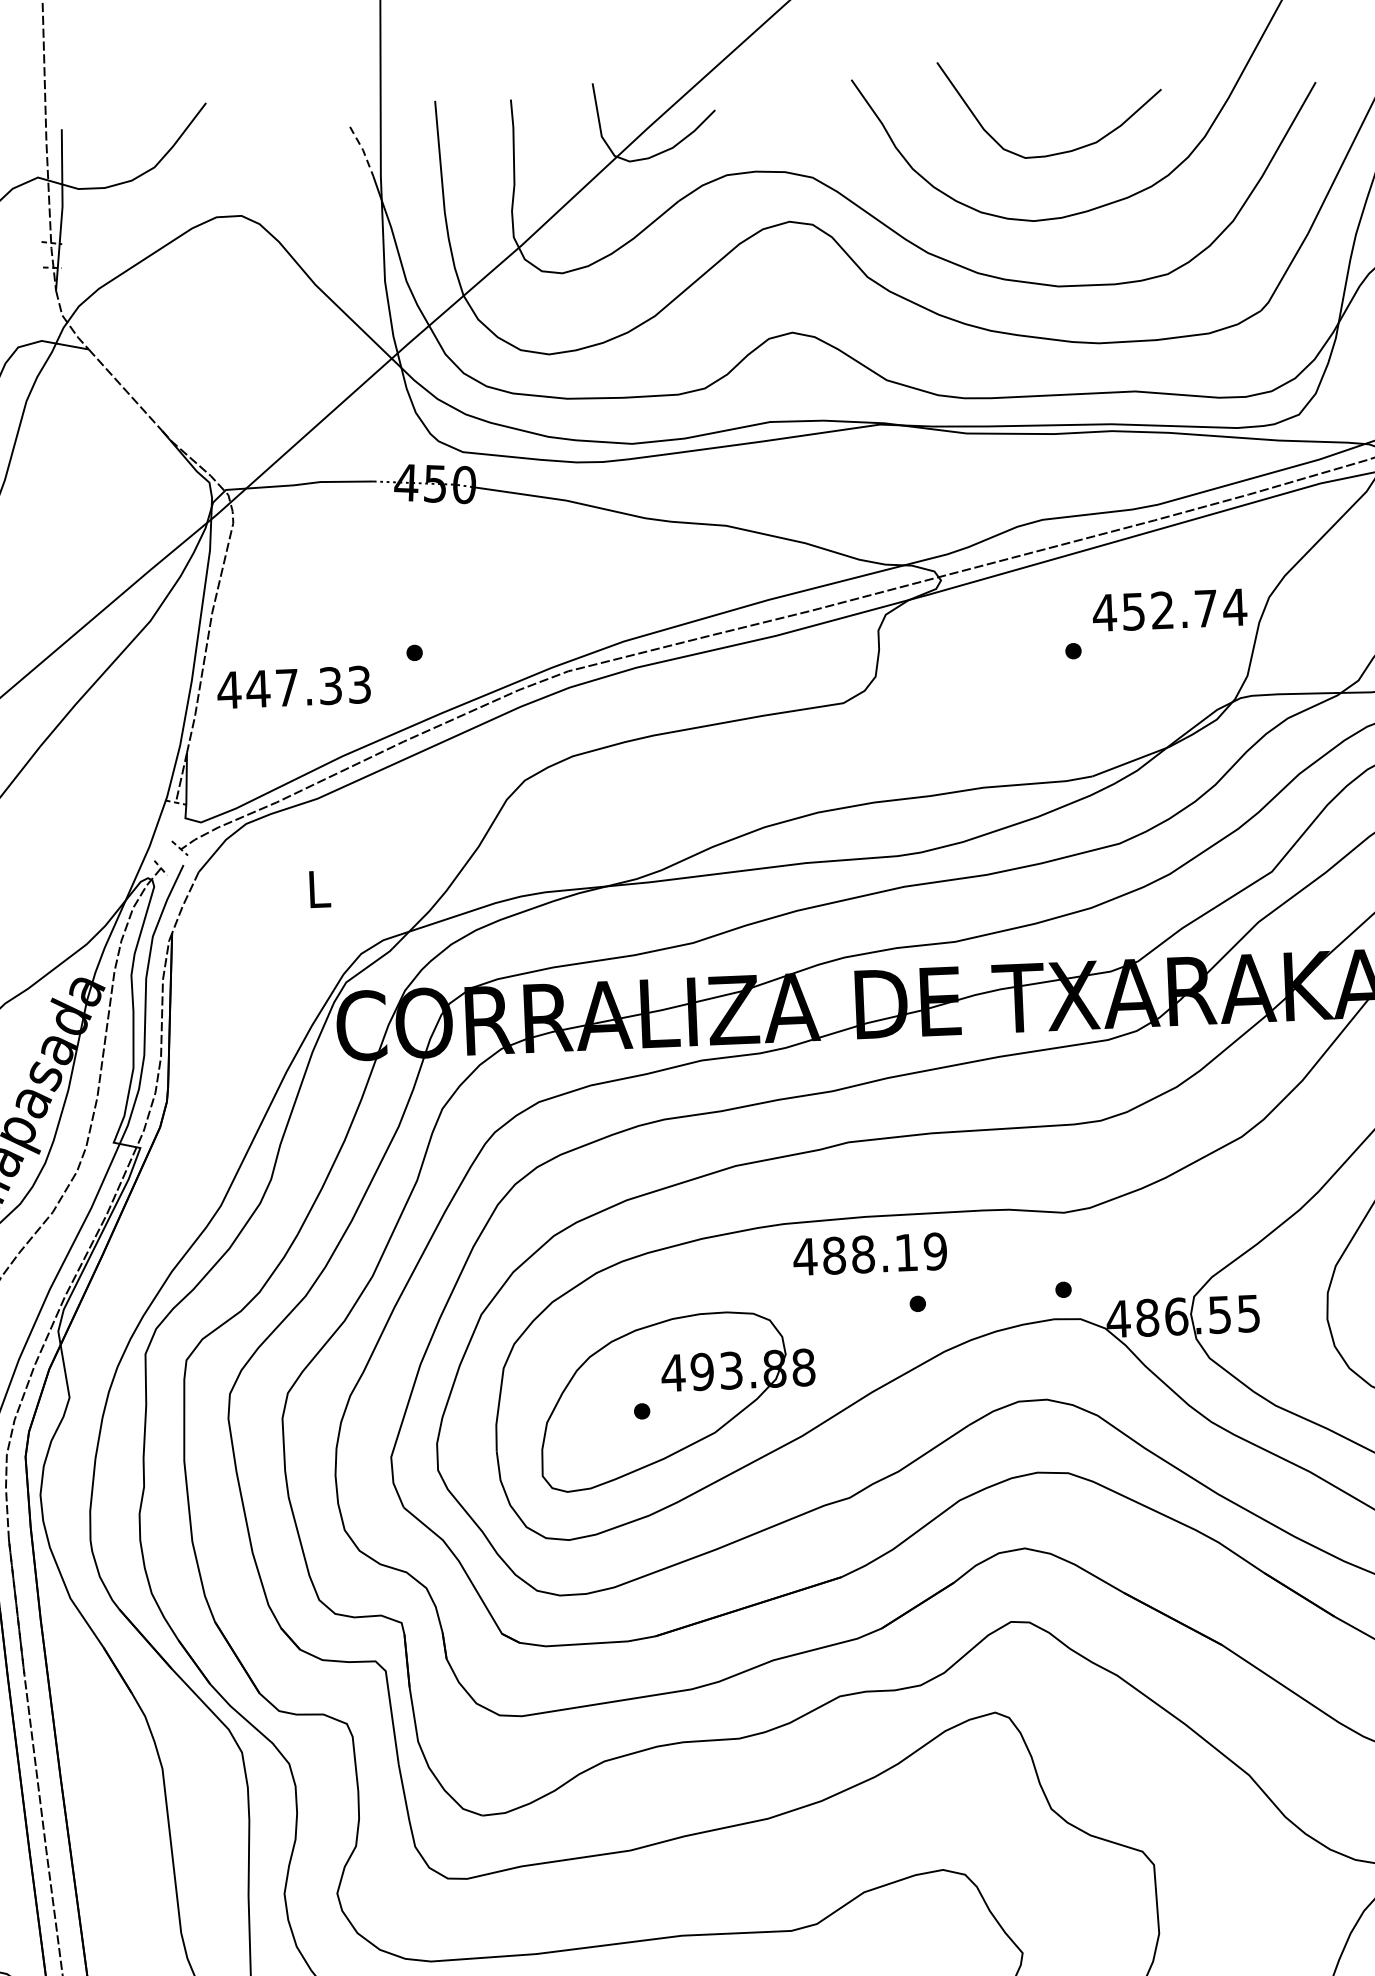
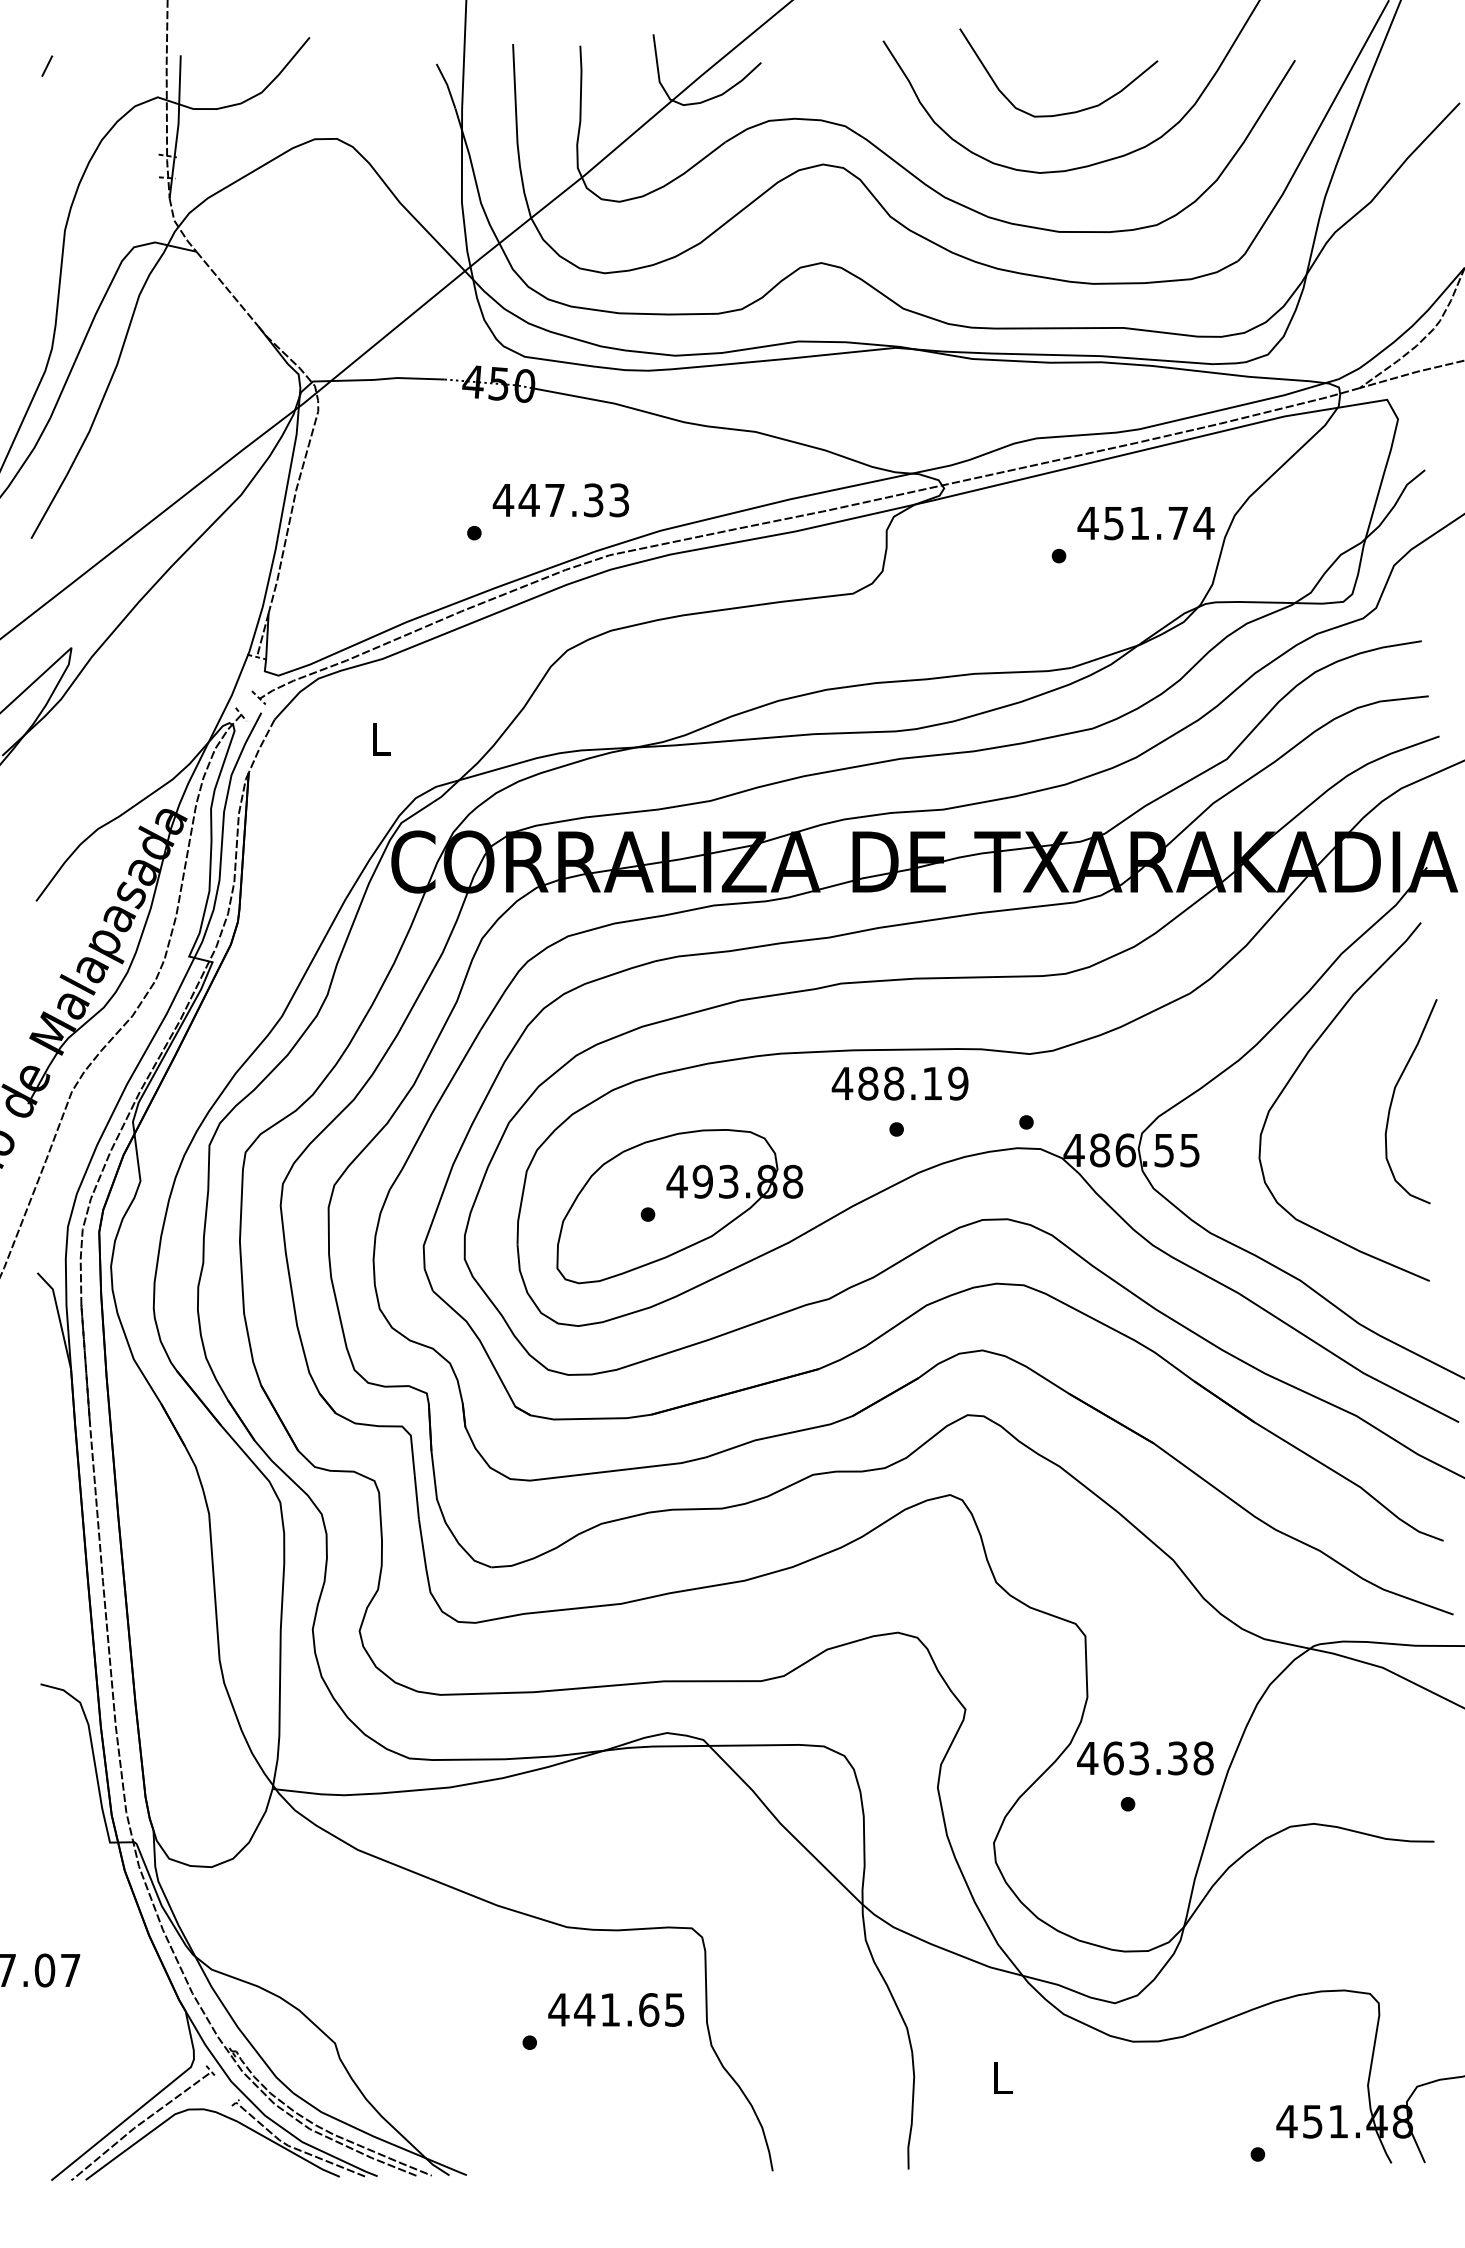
line: (363, 149) -> (447, 84), dashed -> solid
text: (1162, 609) -> (1139, 522), 452.74 -> 451.74
text: (293, 687) -> (560, 500), moved
text: (869, 1254) -> (899, 1083), moved

